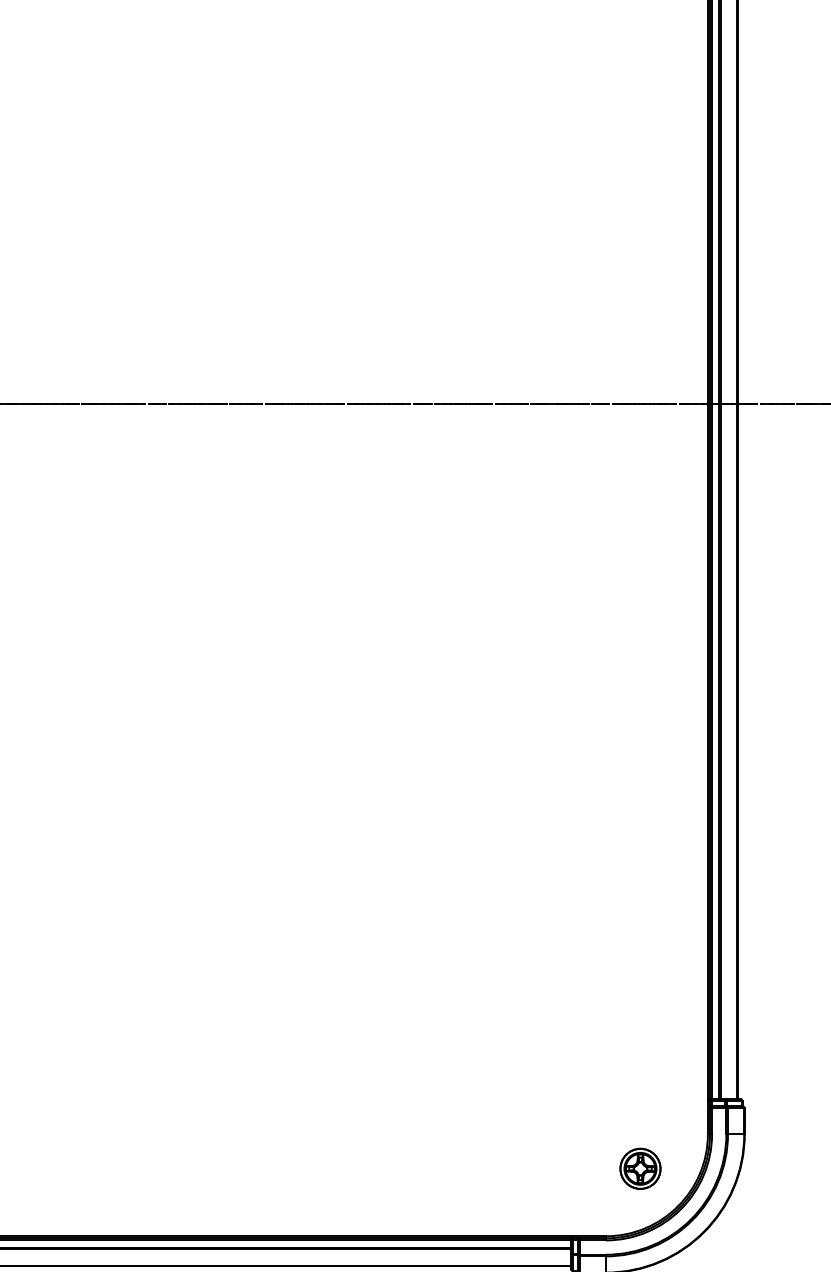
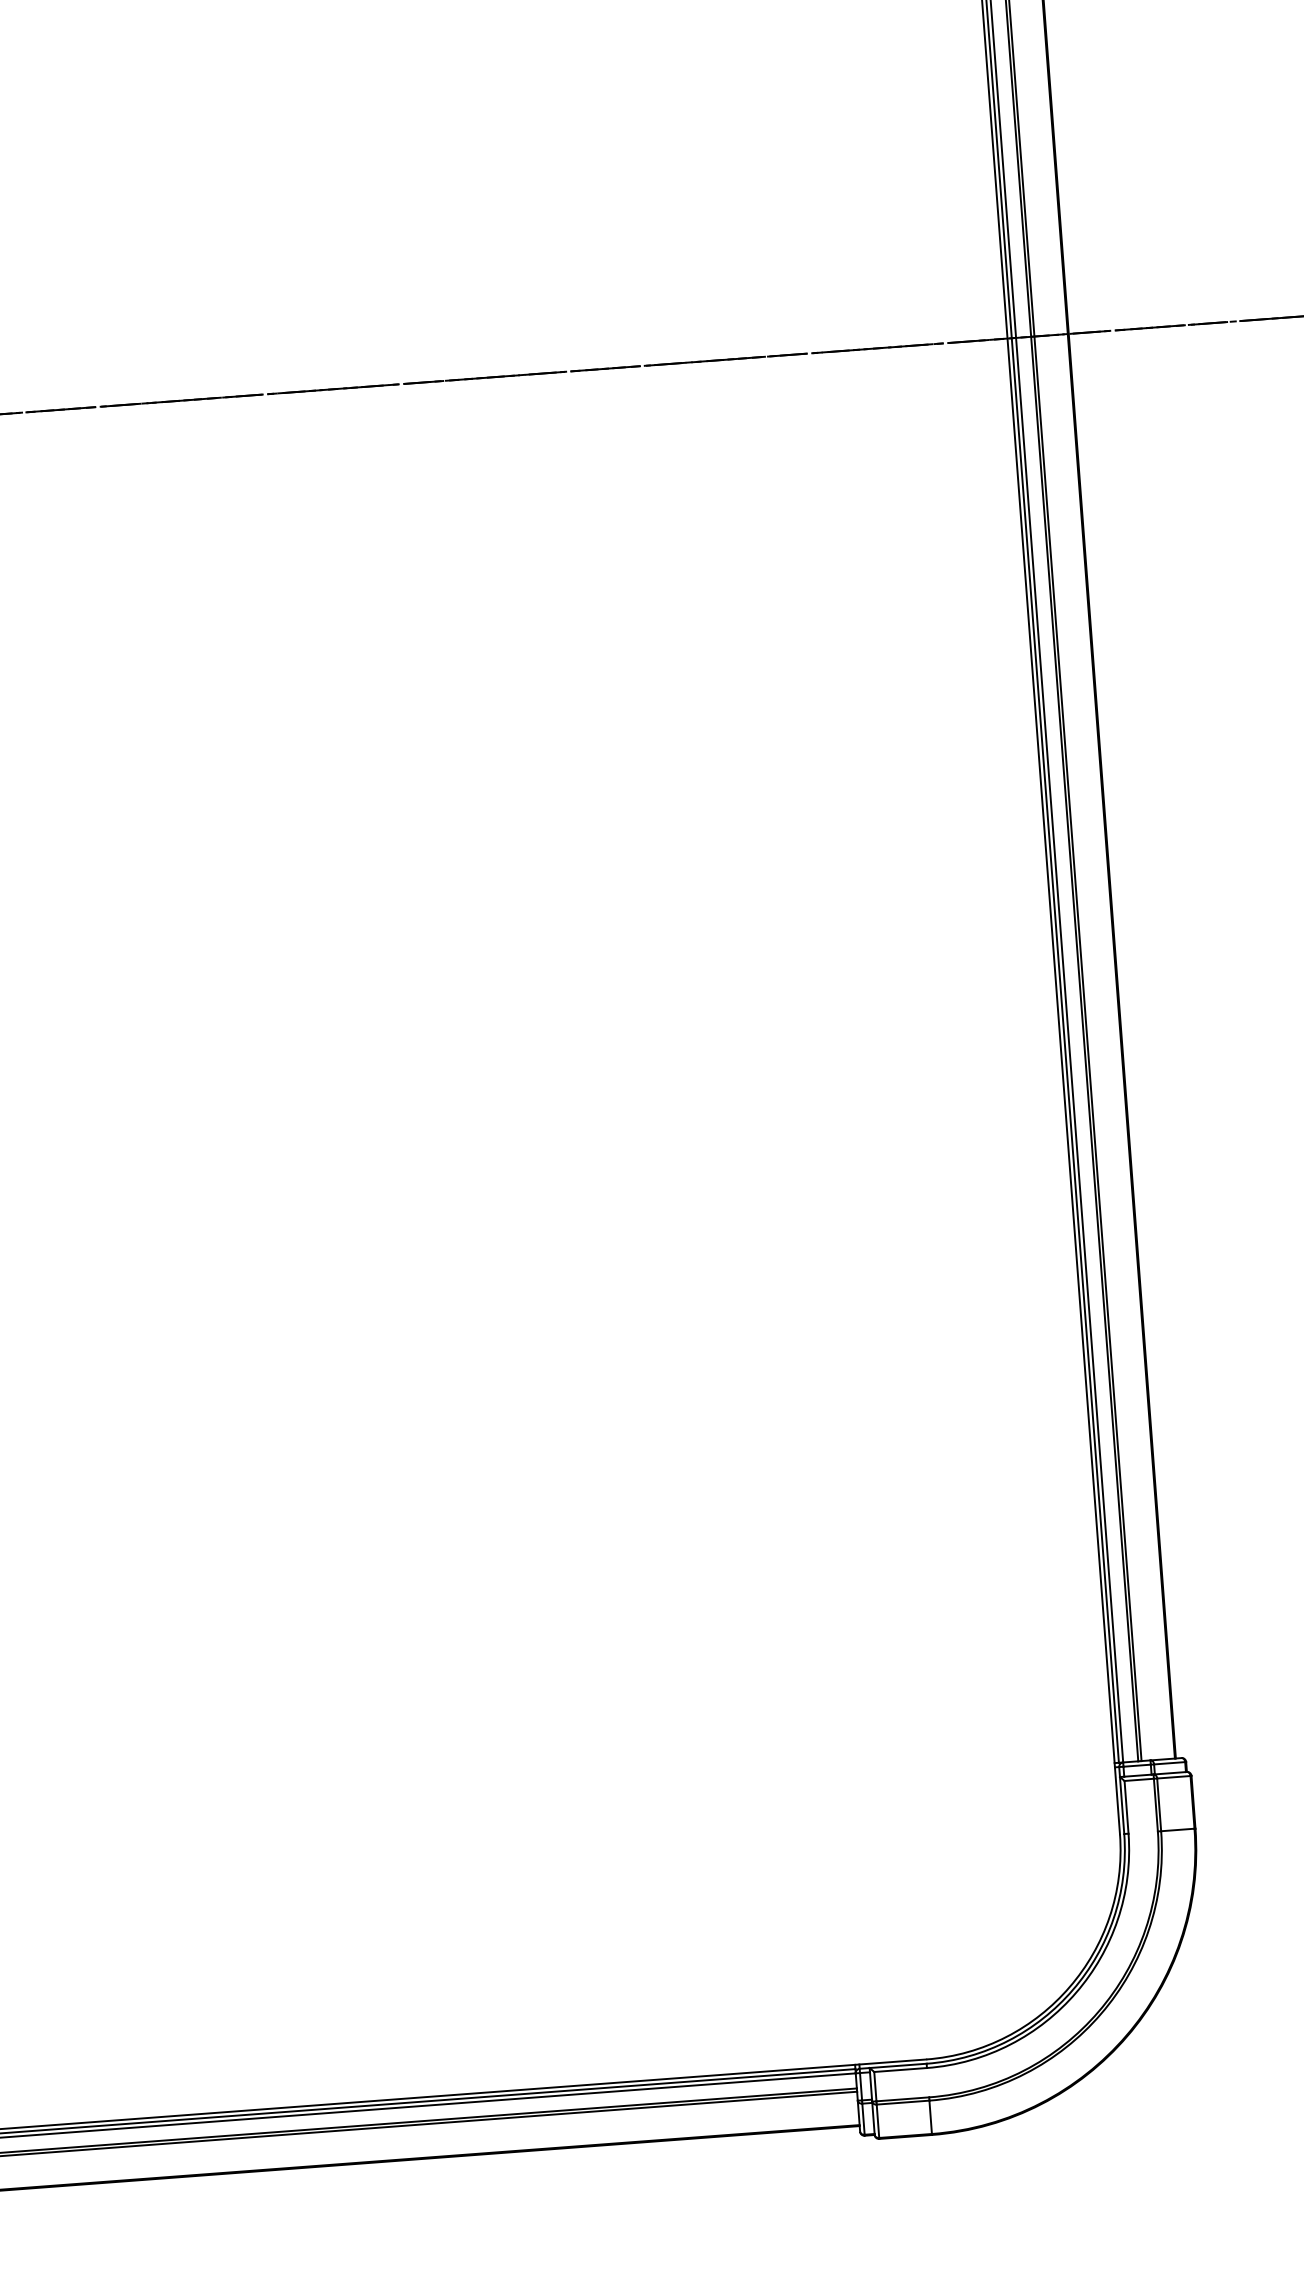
part: (640, 1168) -> (987, 1915), removed

